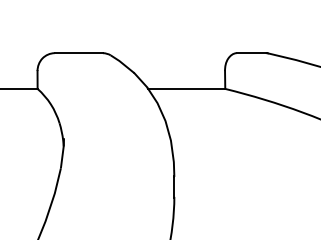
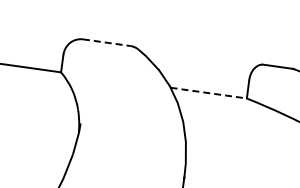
line: (79, 53) -> (107, 43), solid -> dashed
line: (186, 88) -> (208, 92), solid -> dashed

